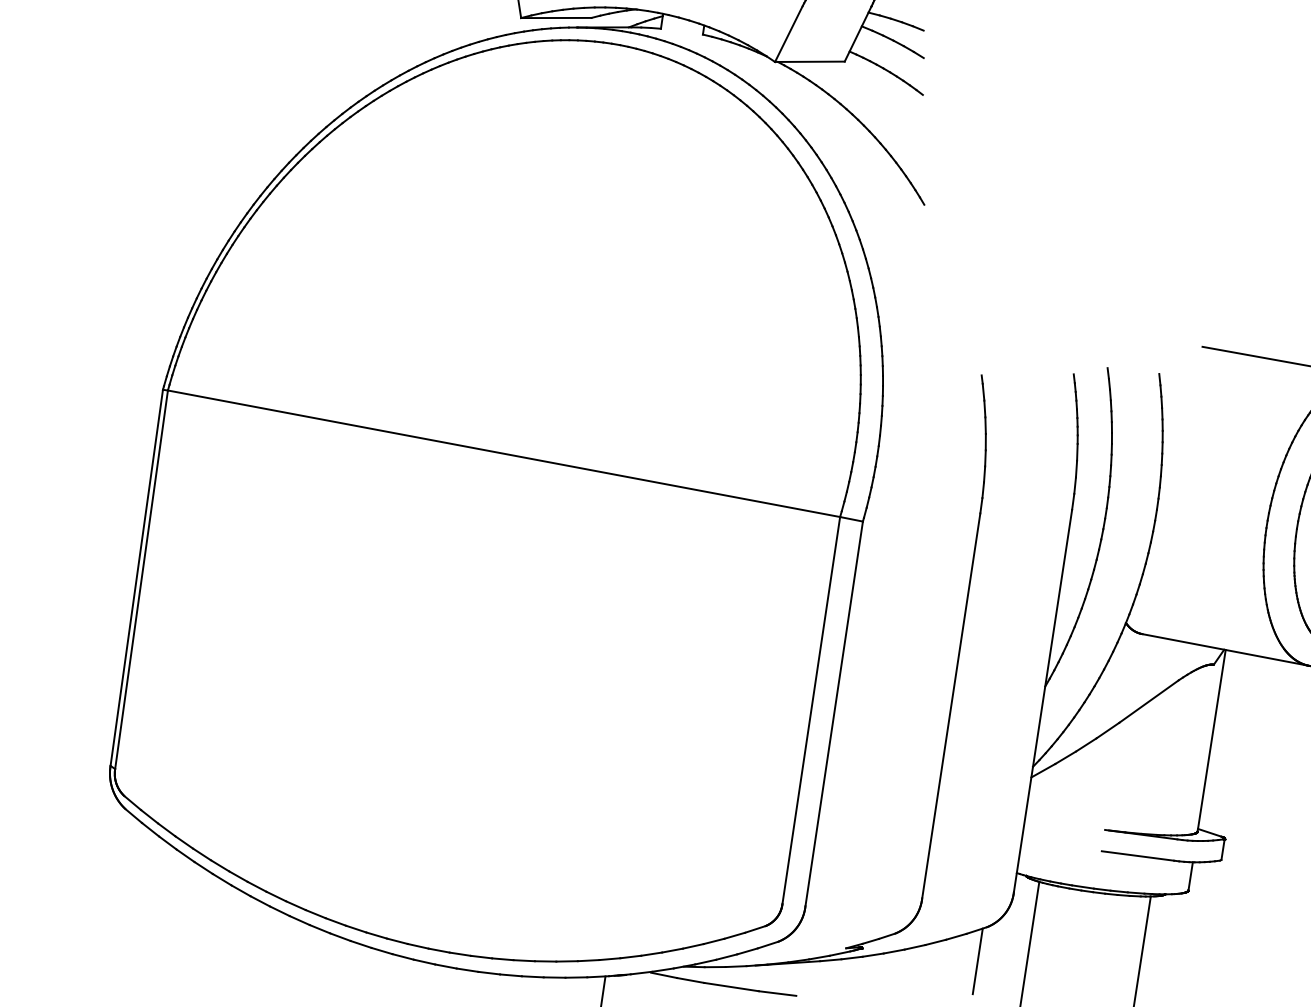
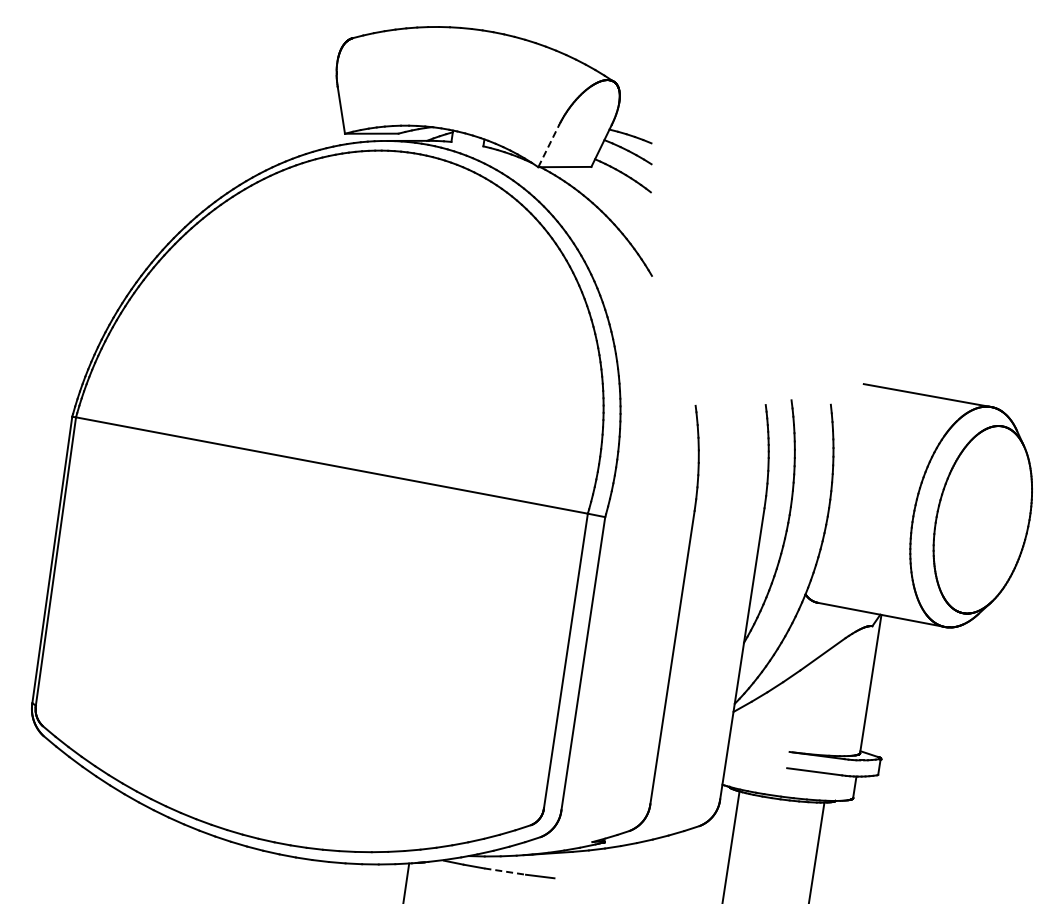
line: (788, 33) -> (548, 145), solid -> dashed
line: (977, 960) -> (692, 851), removed
line: (731, 986) -> (505, 871), solid -> dashed

